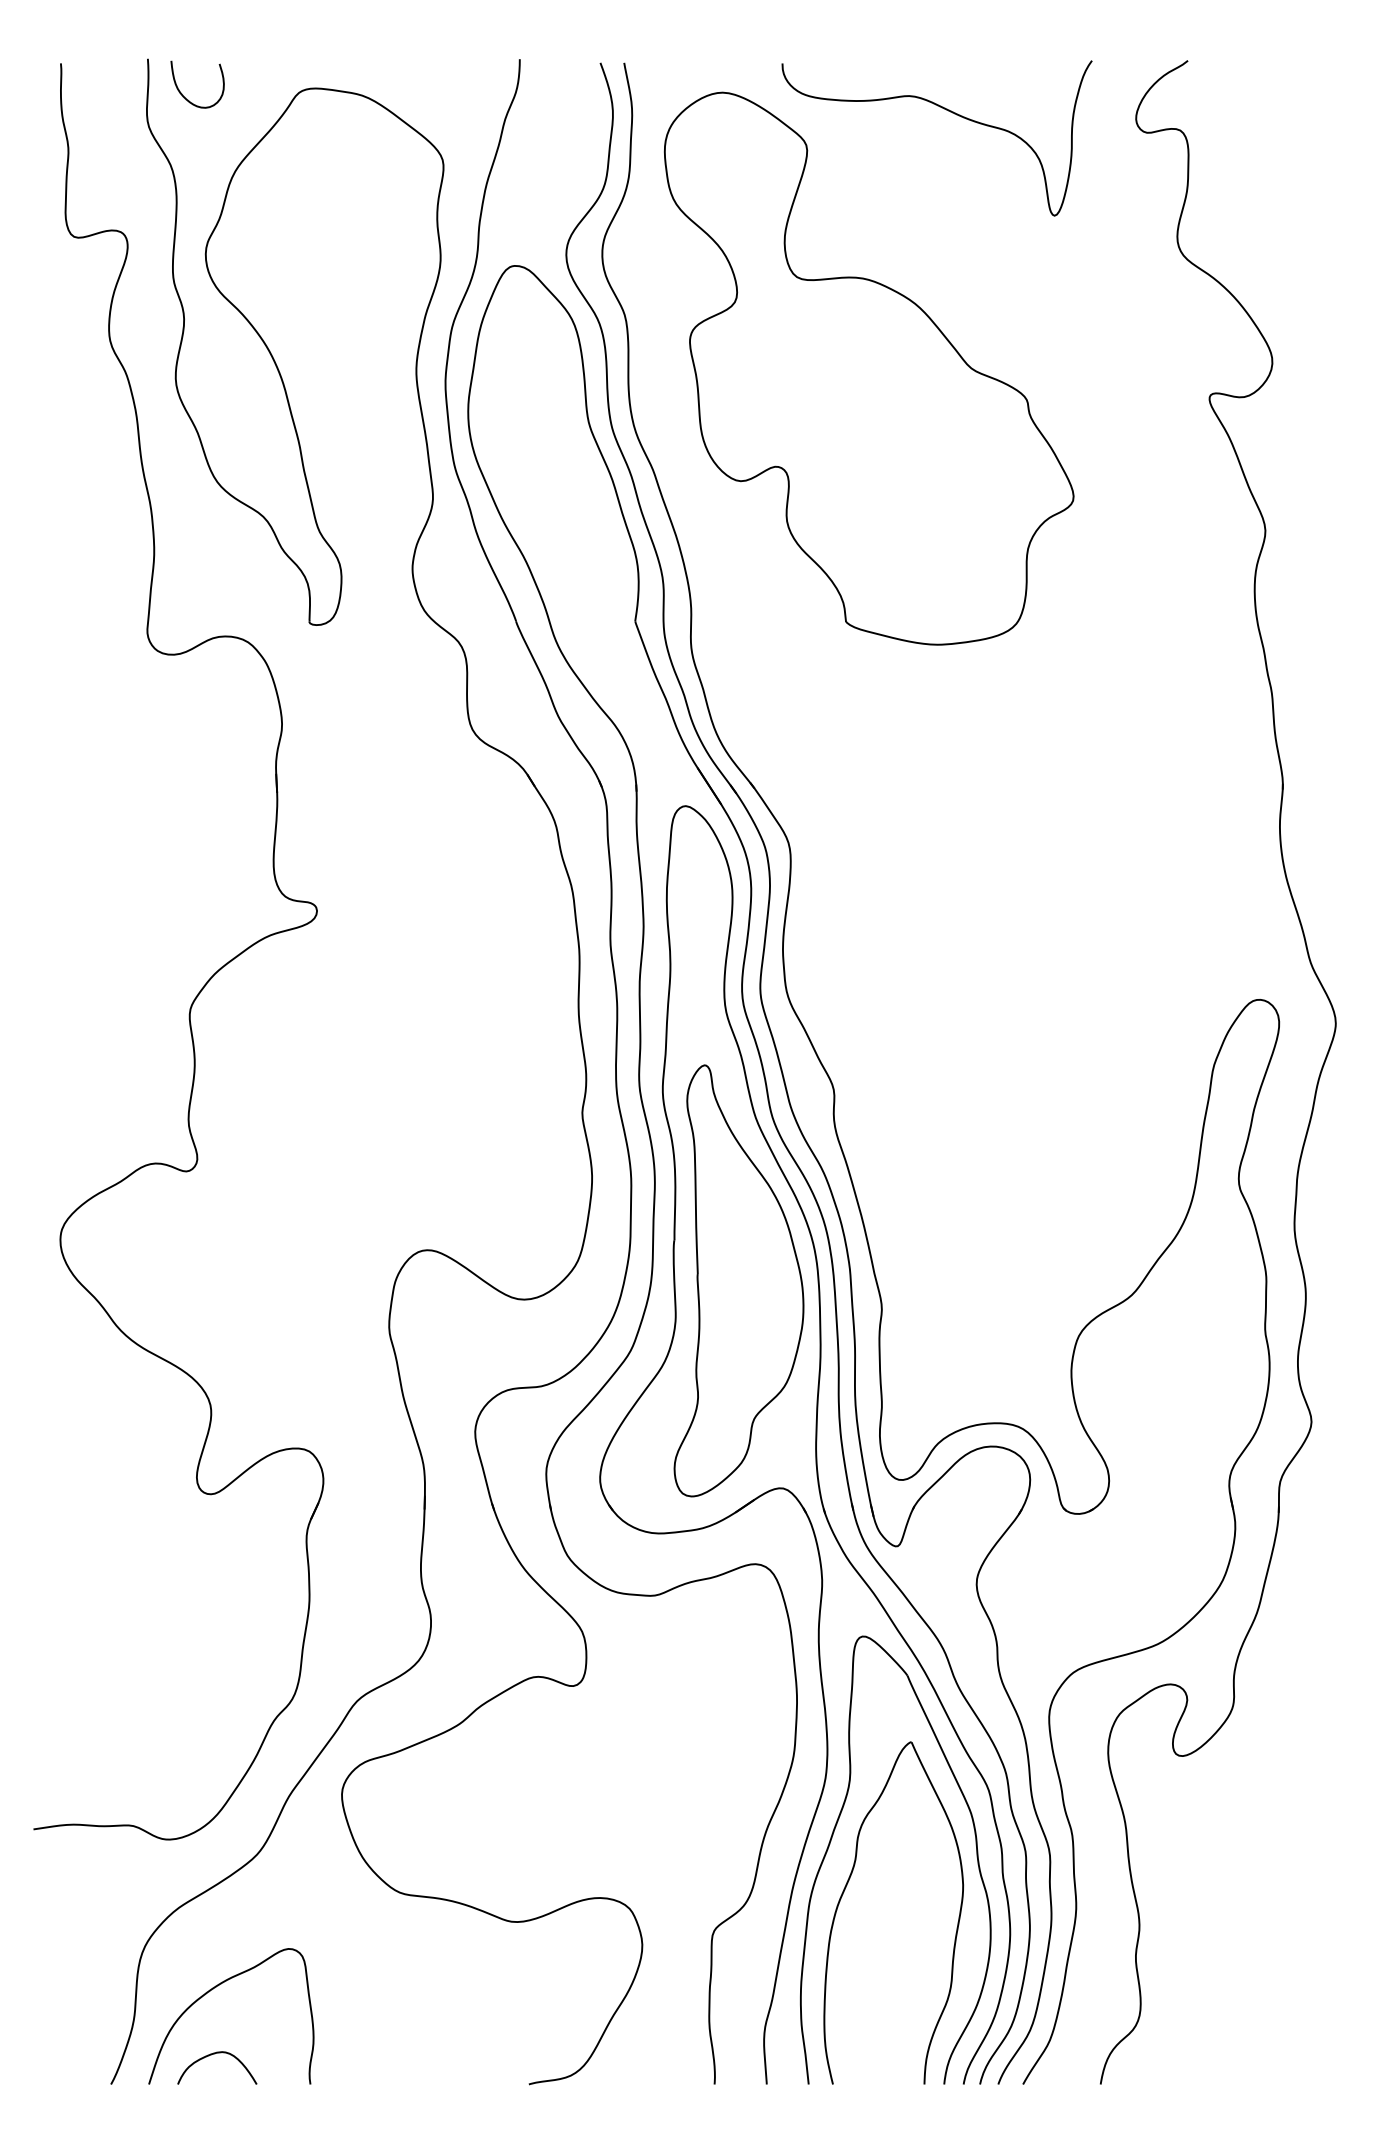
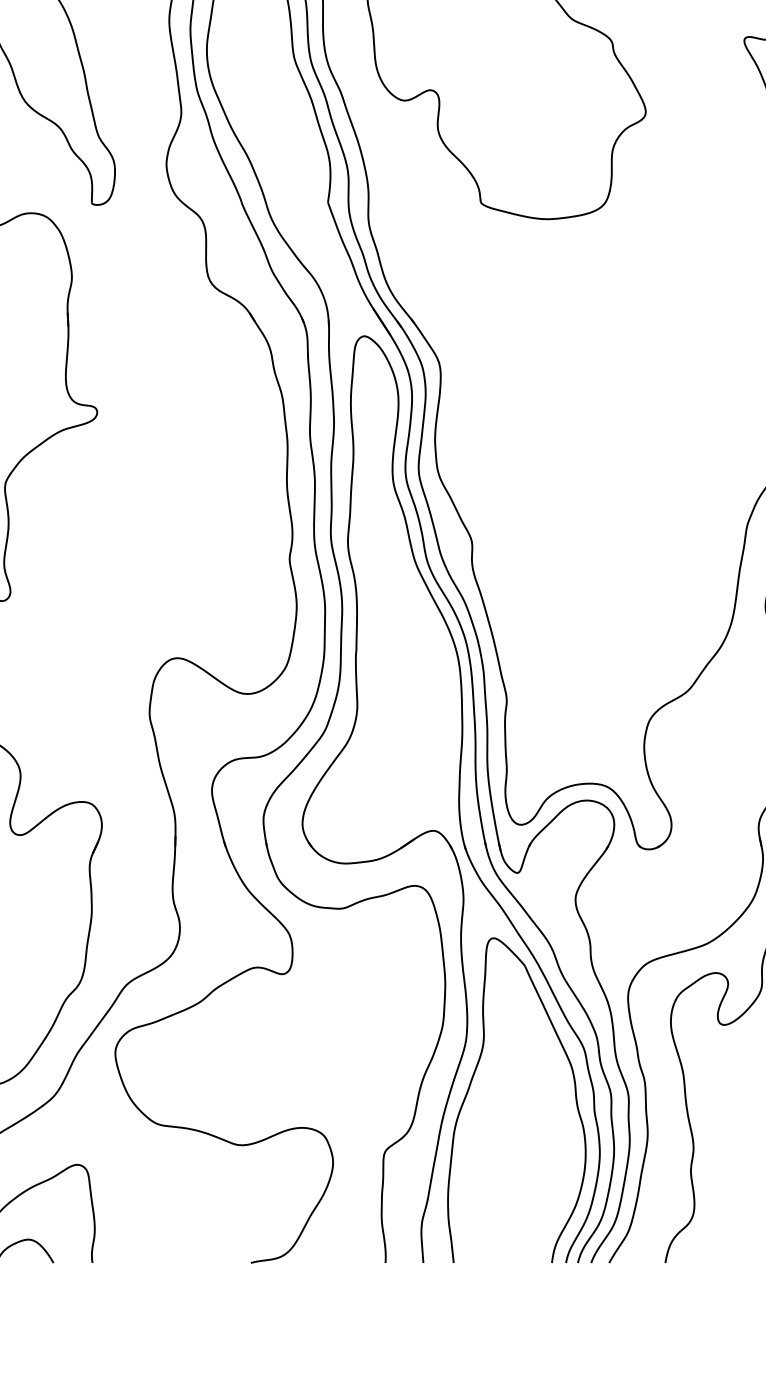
part: (738, 1280) -> (402, 680), removed
part: (844, 1892) -> (479, 1123), removed

